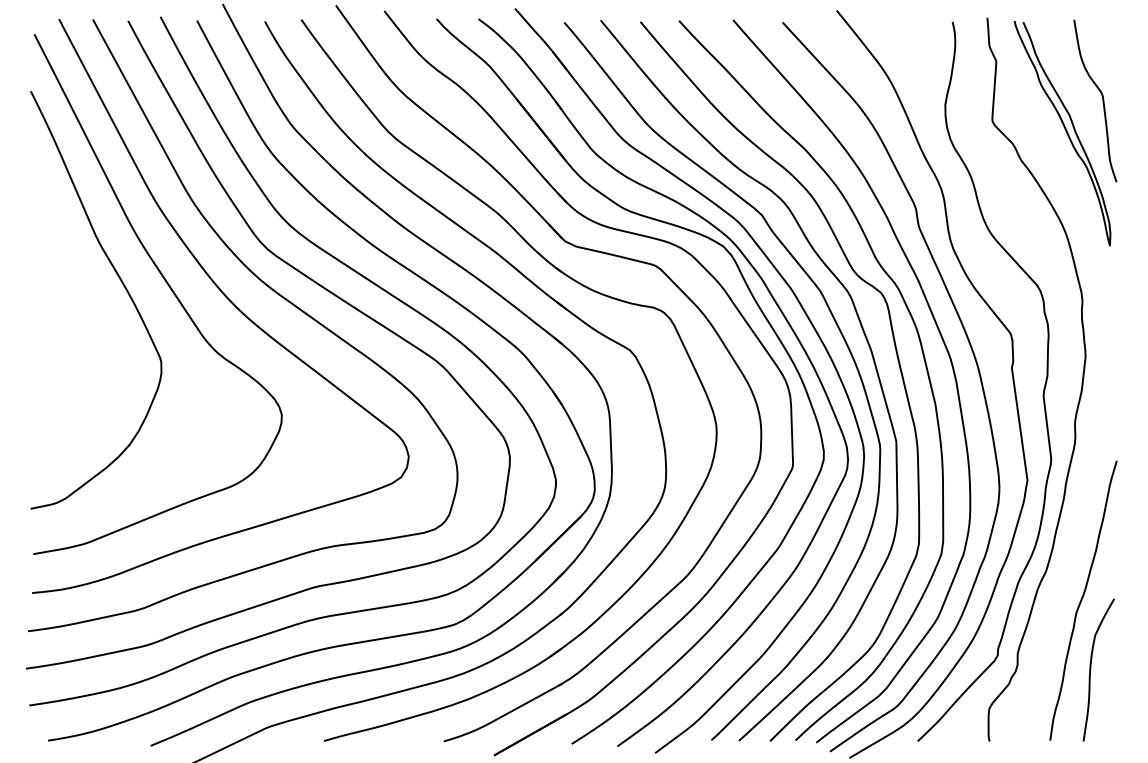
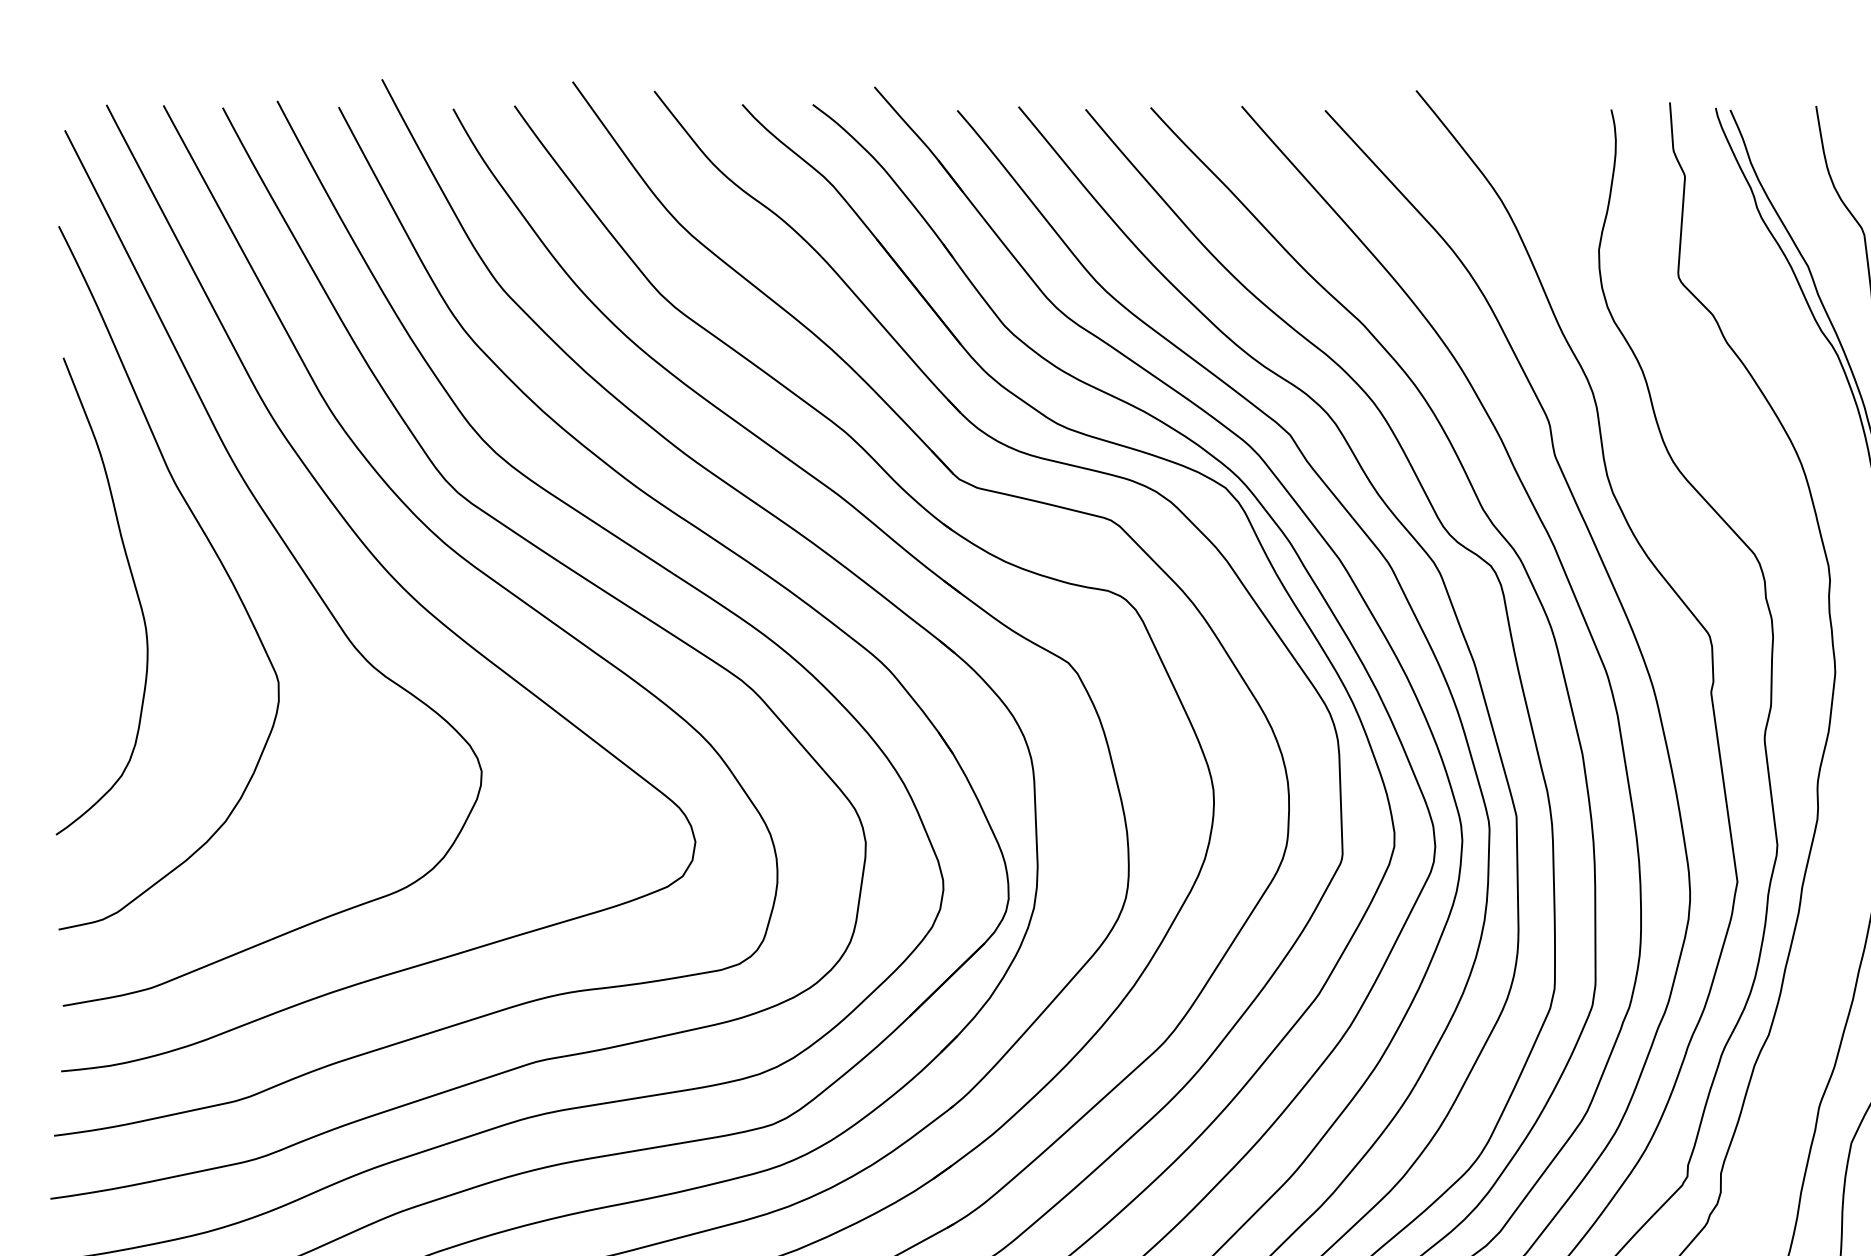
curve: (75, 306) -> (134, 588), added

